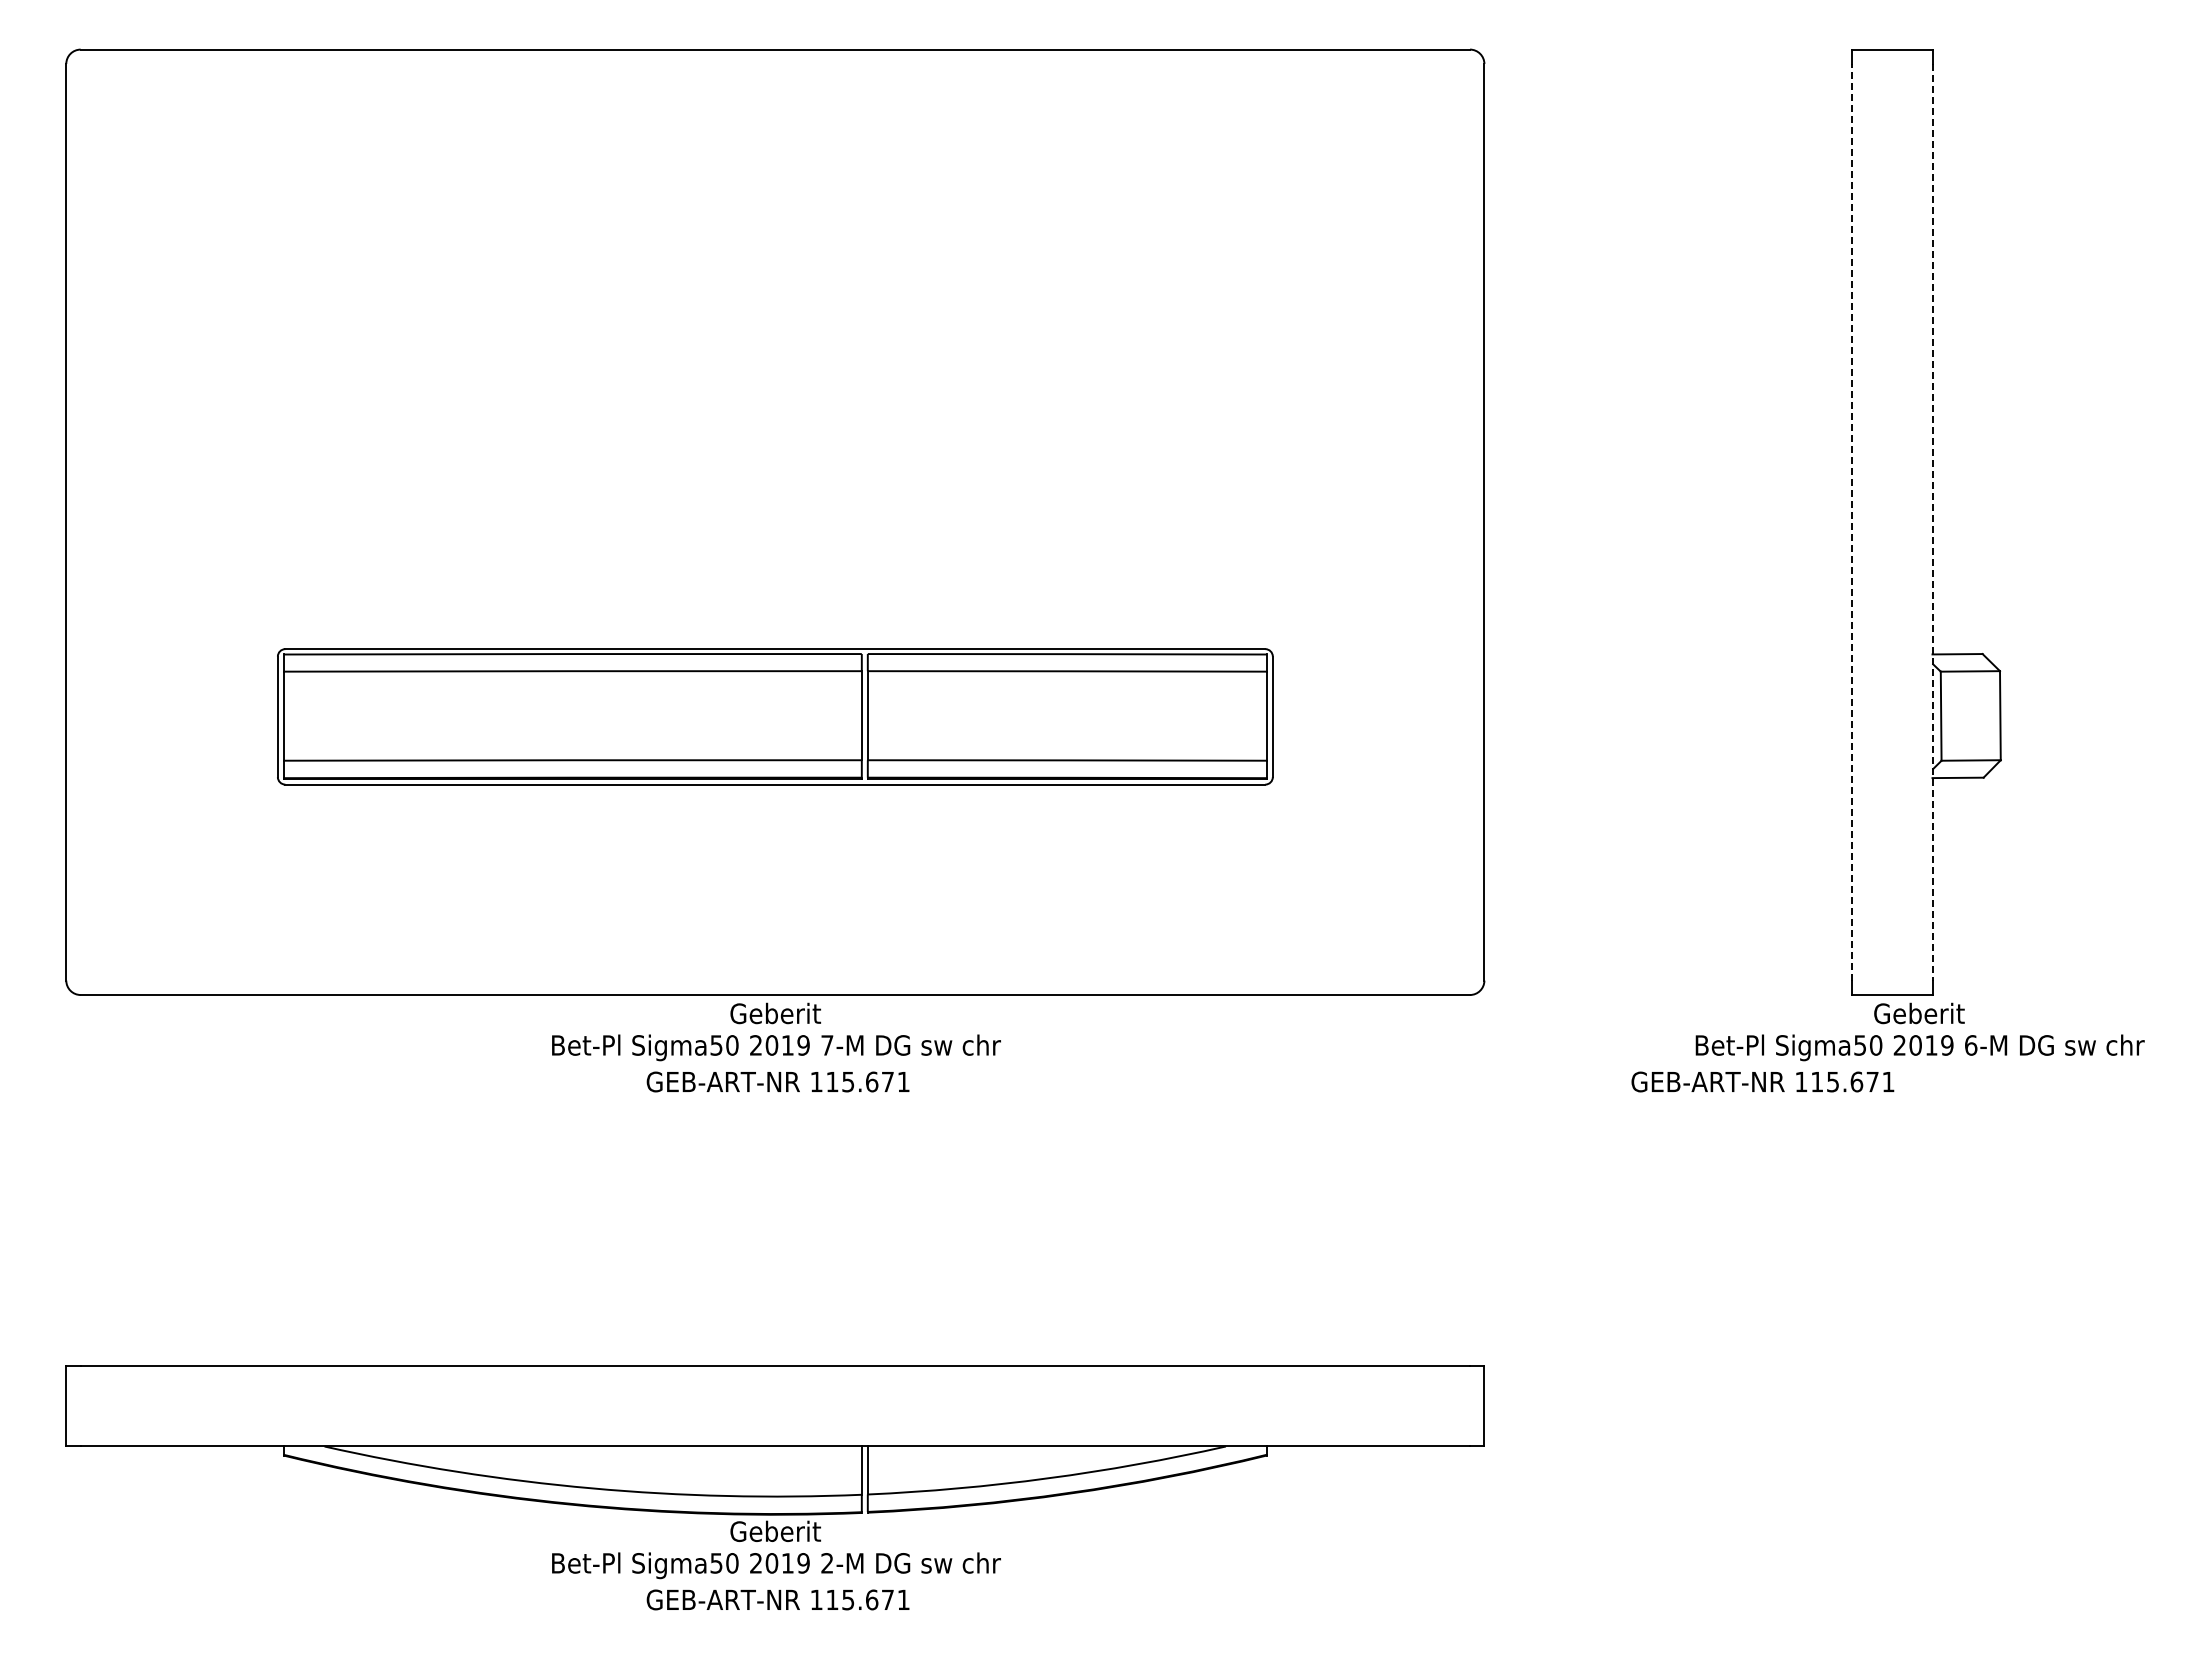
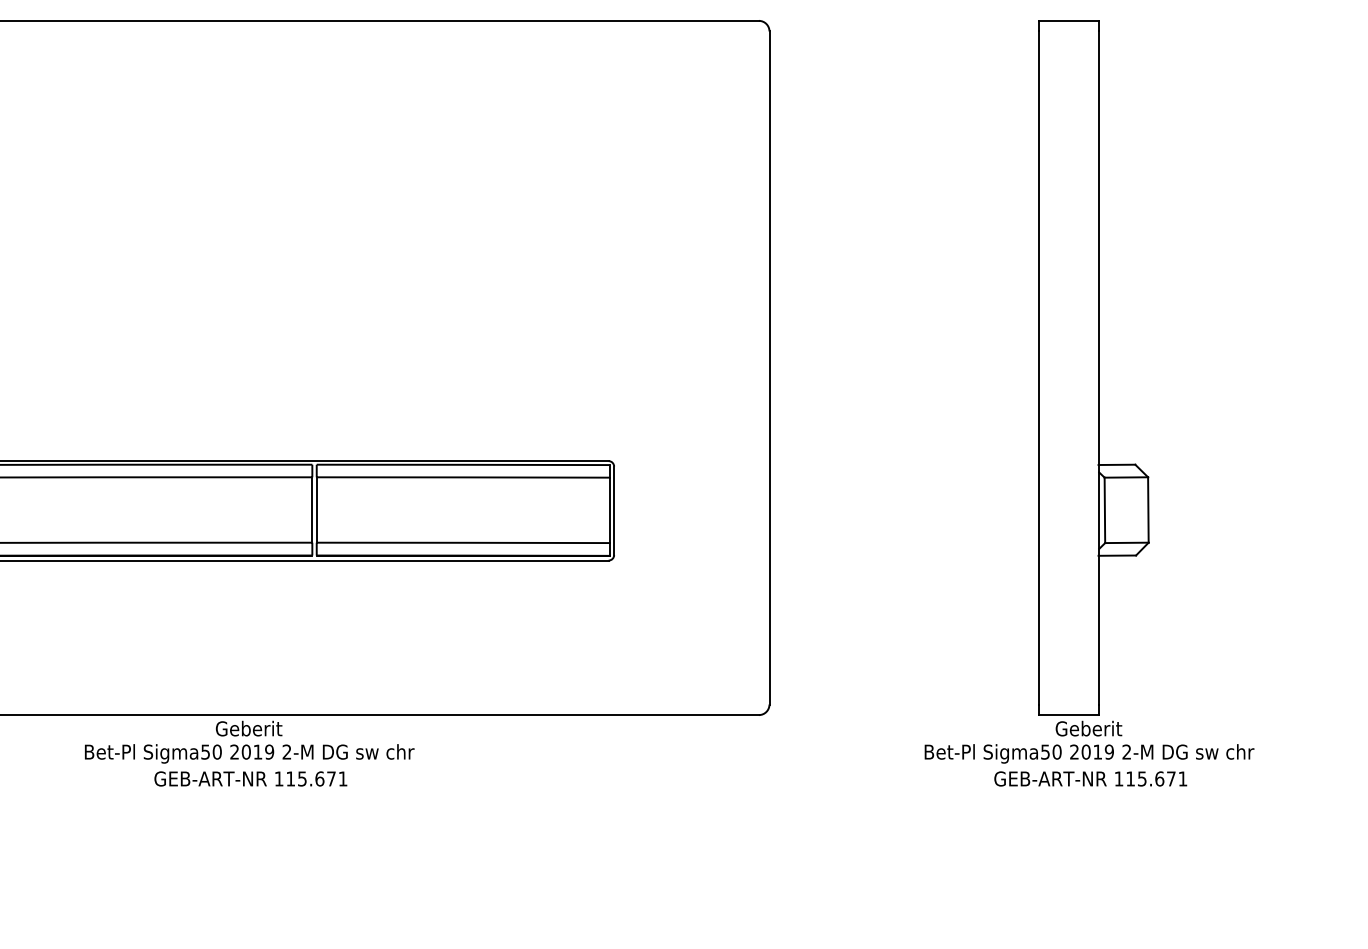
line: (1851, 521) -> (1039, 367), dashed -> solid
line: (1932, 522) -> (1098, 368), dashed -> solid
text: (827, 1045) -> (287, 752), 7-M -> 2-M
text: (1971, 1045) -> (1127, 752), 6-M -> 2-M
text: (1762, 1081) -> (1090, 778), moved

